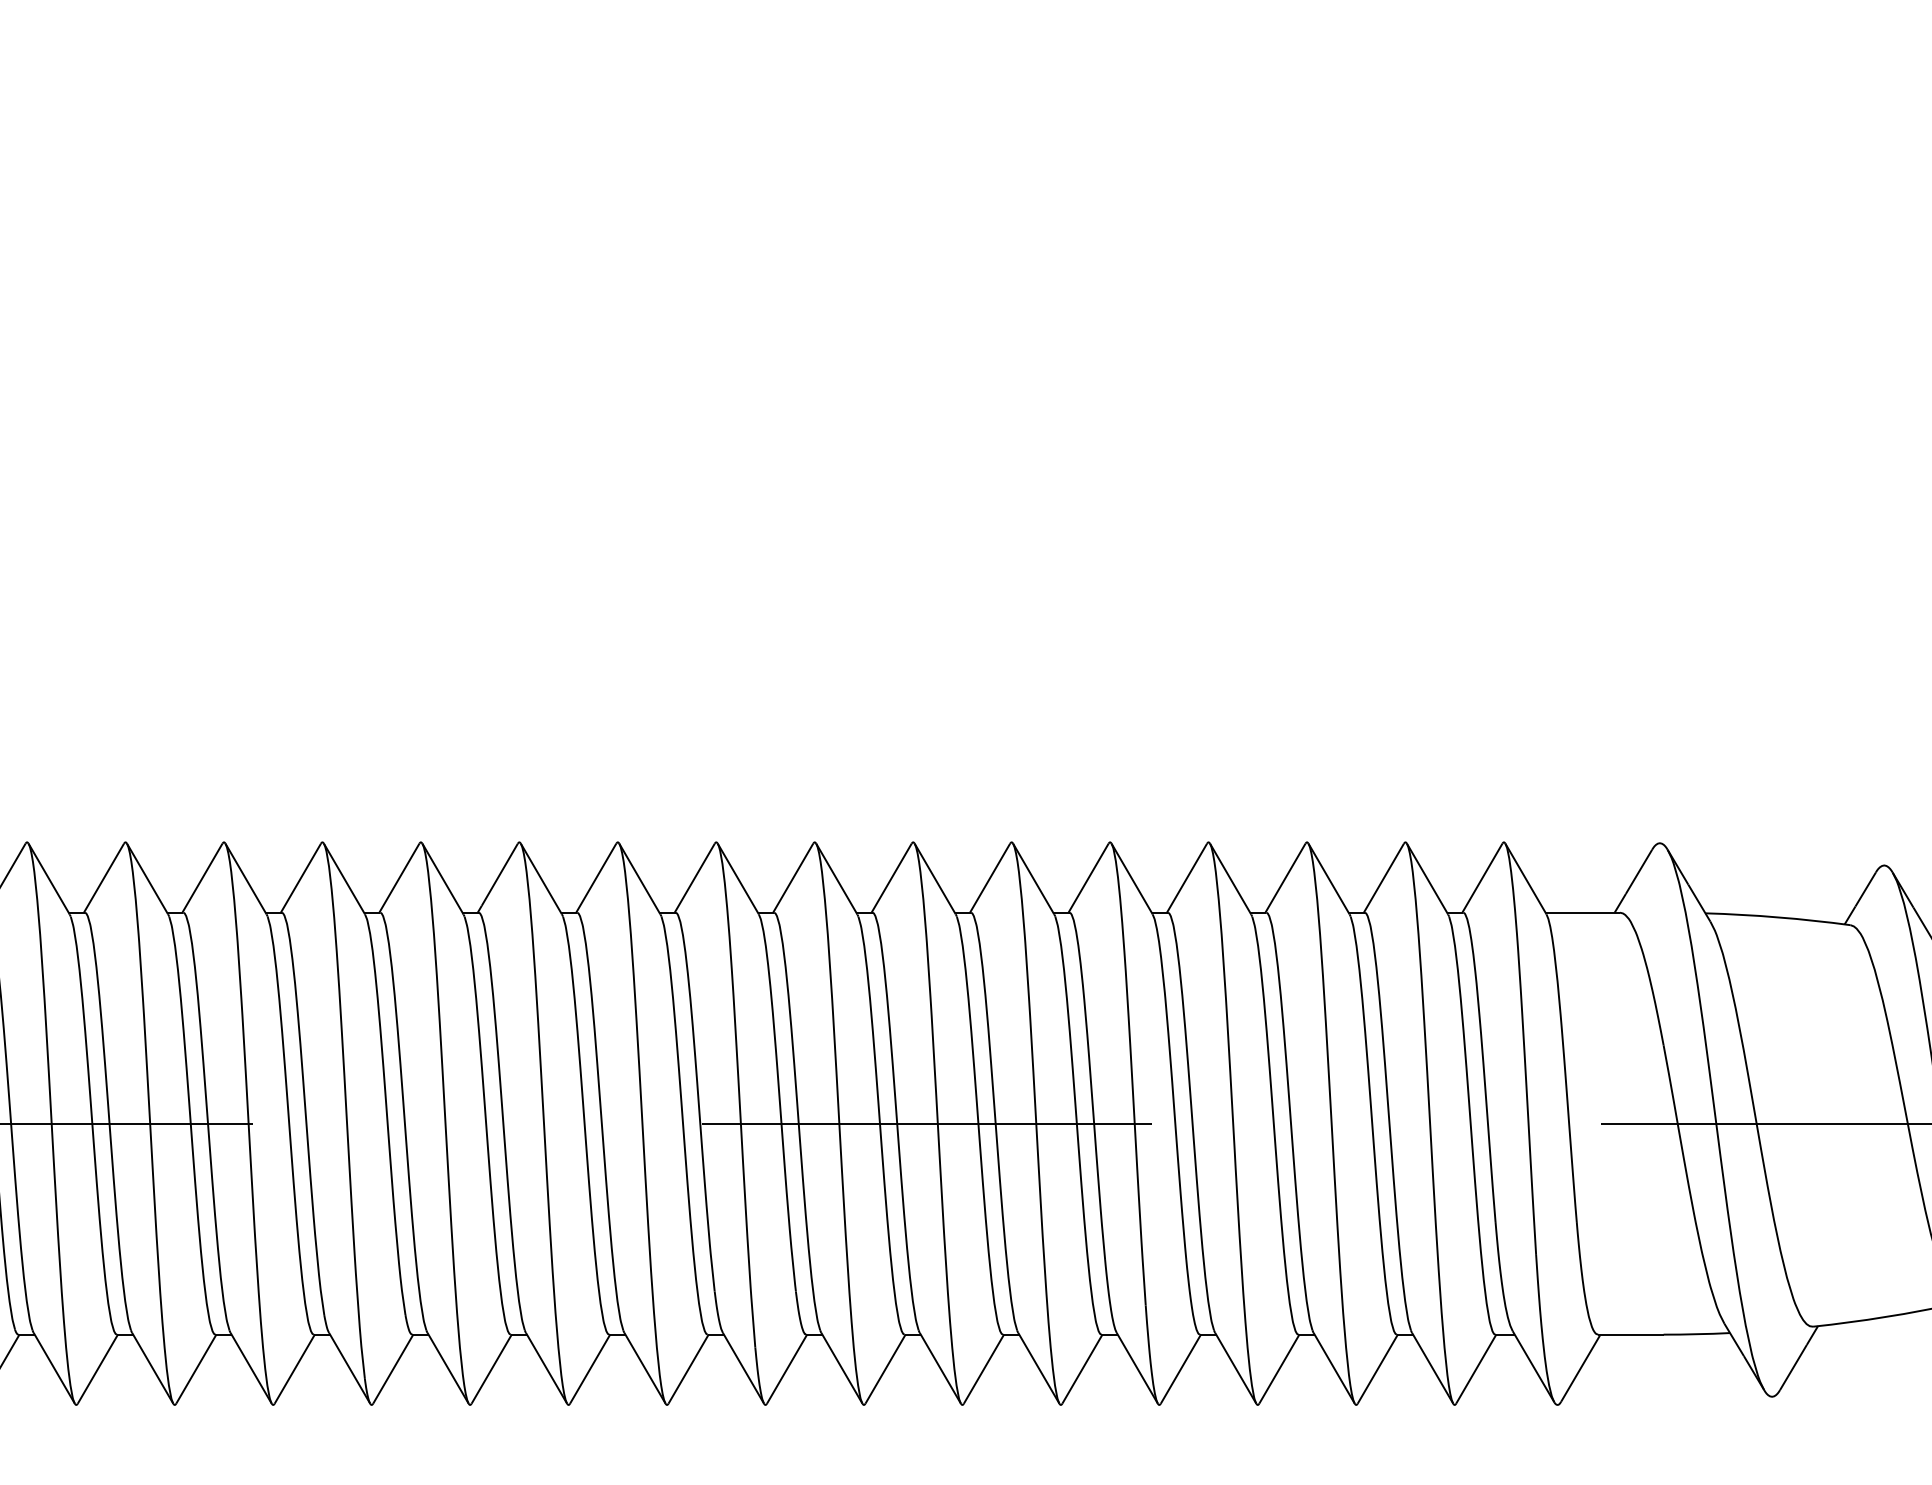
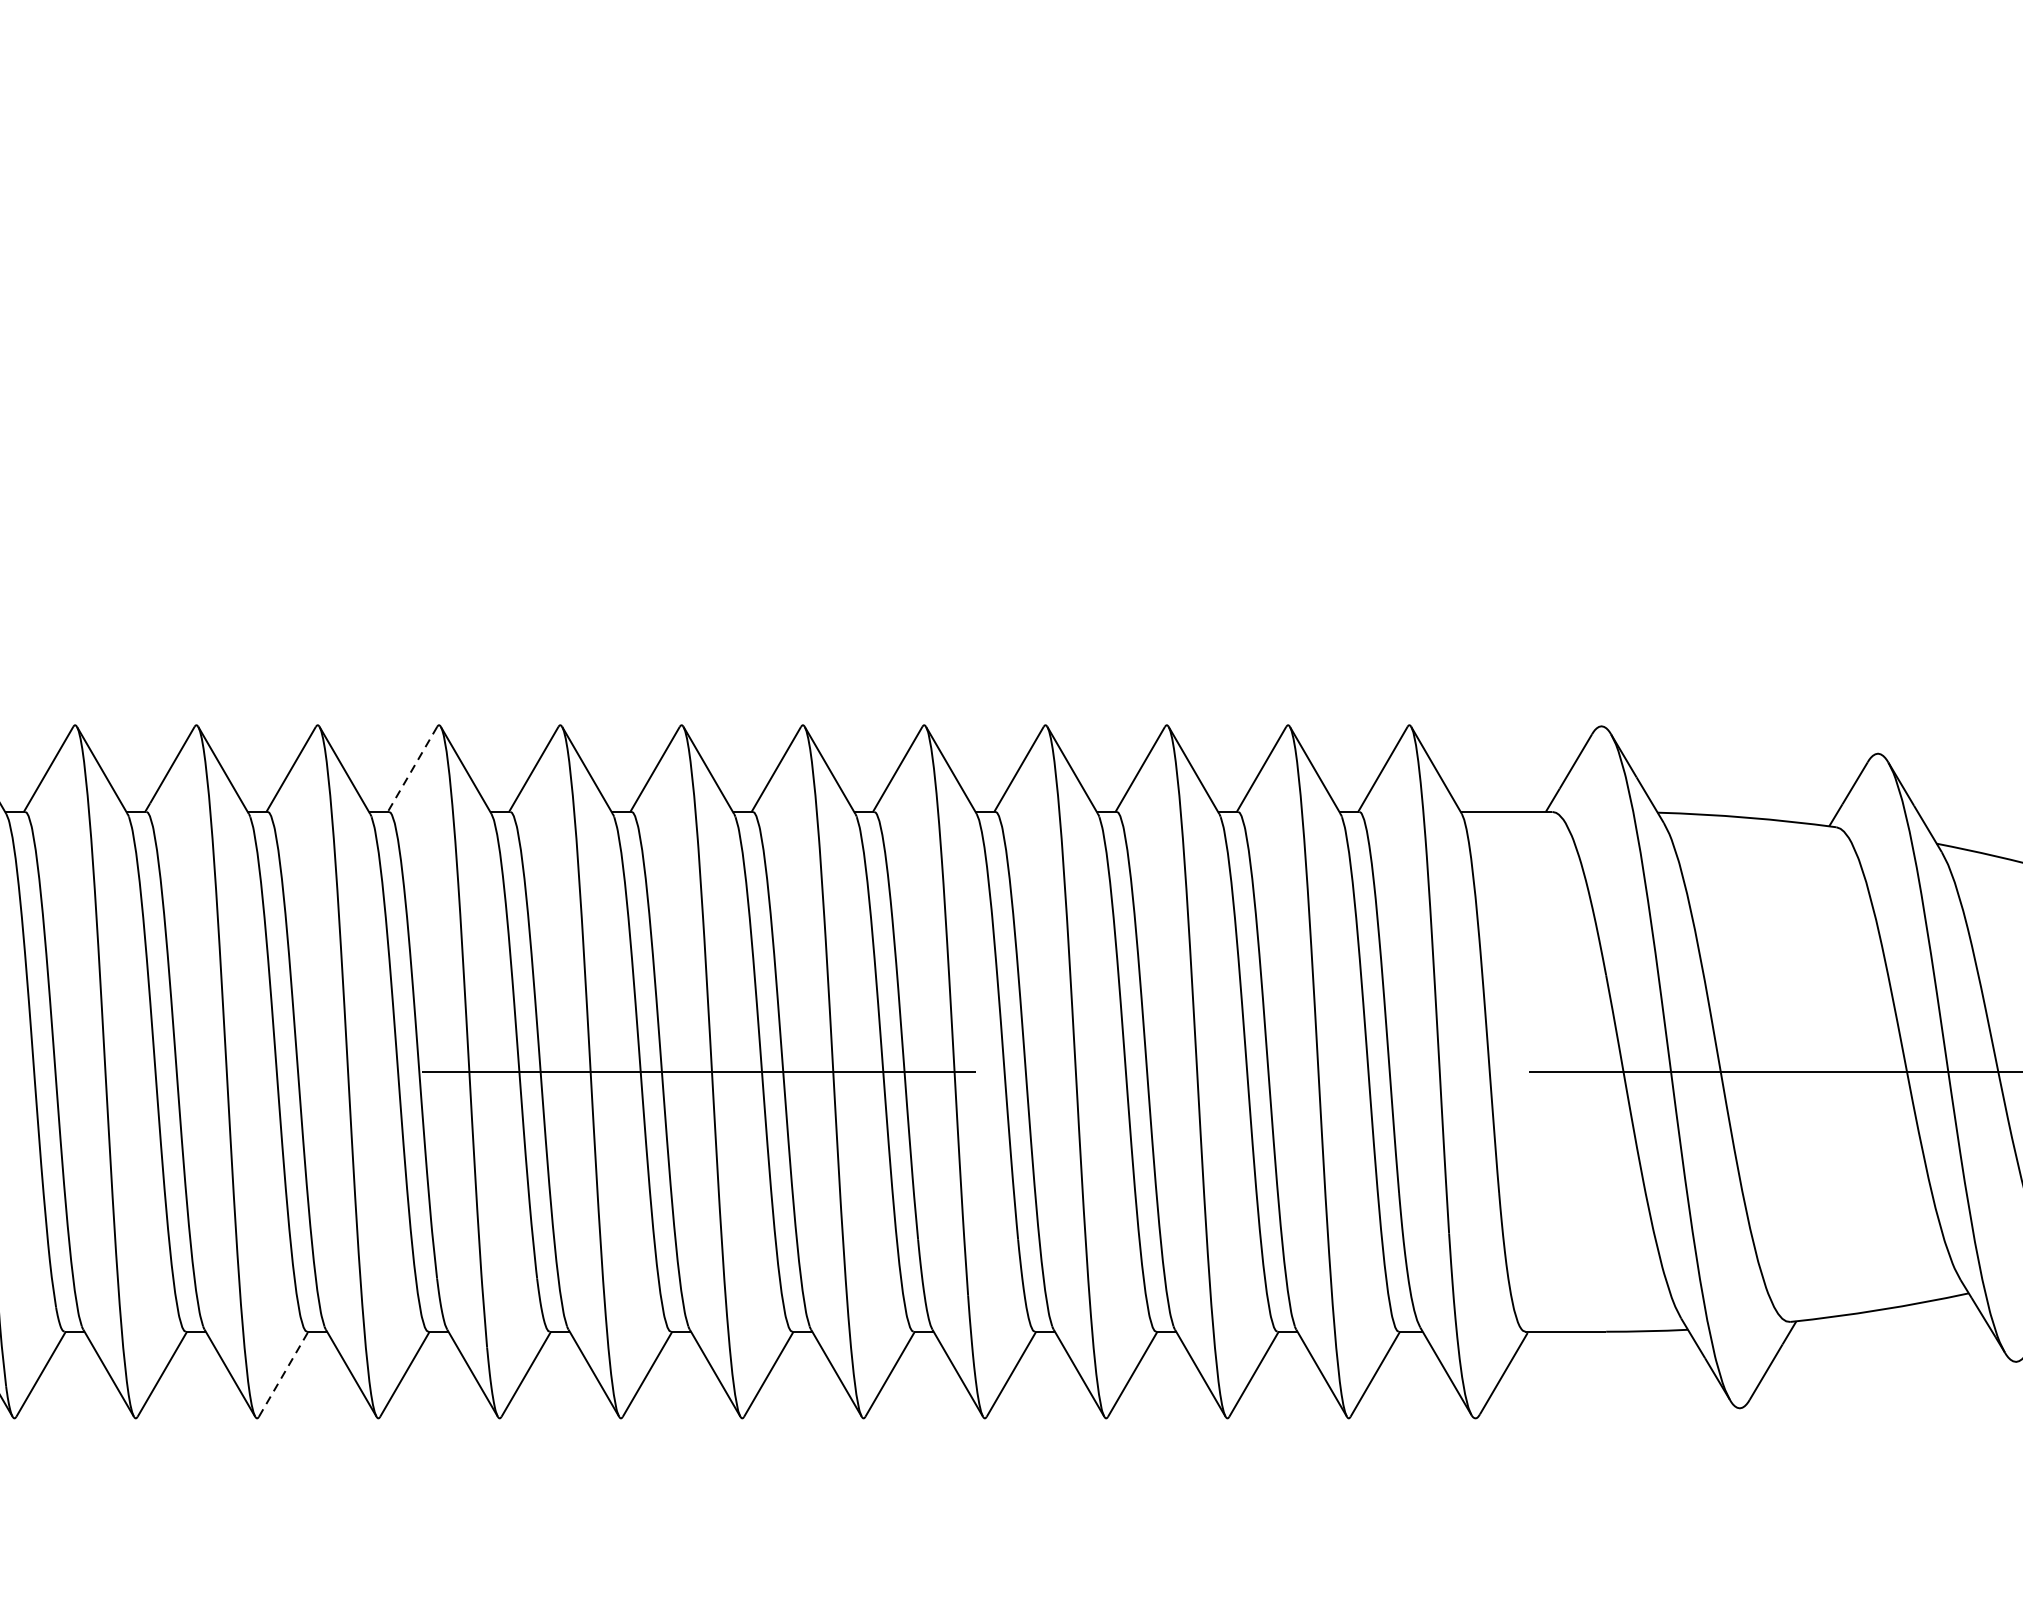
line: (694, 878) -> (412, 769), solid -> dashed
line: (590, 1369) -> (284, 1374), solid -> dashed

